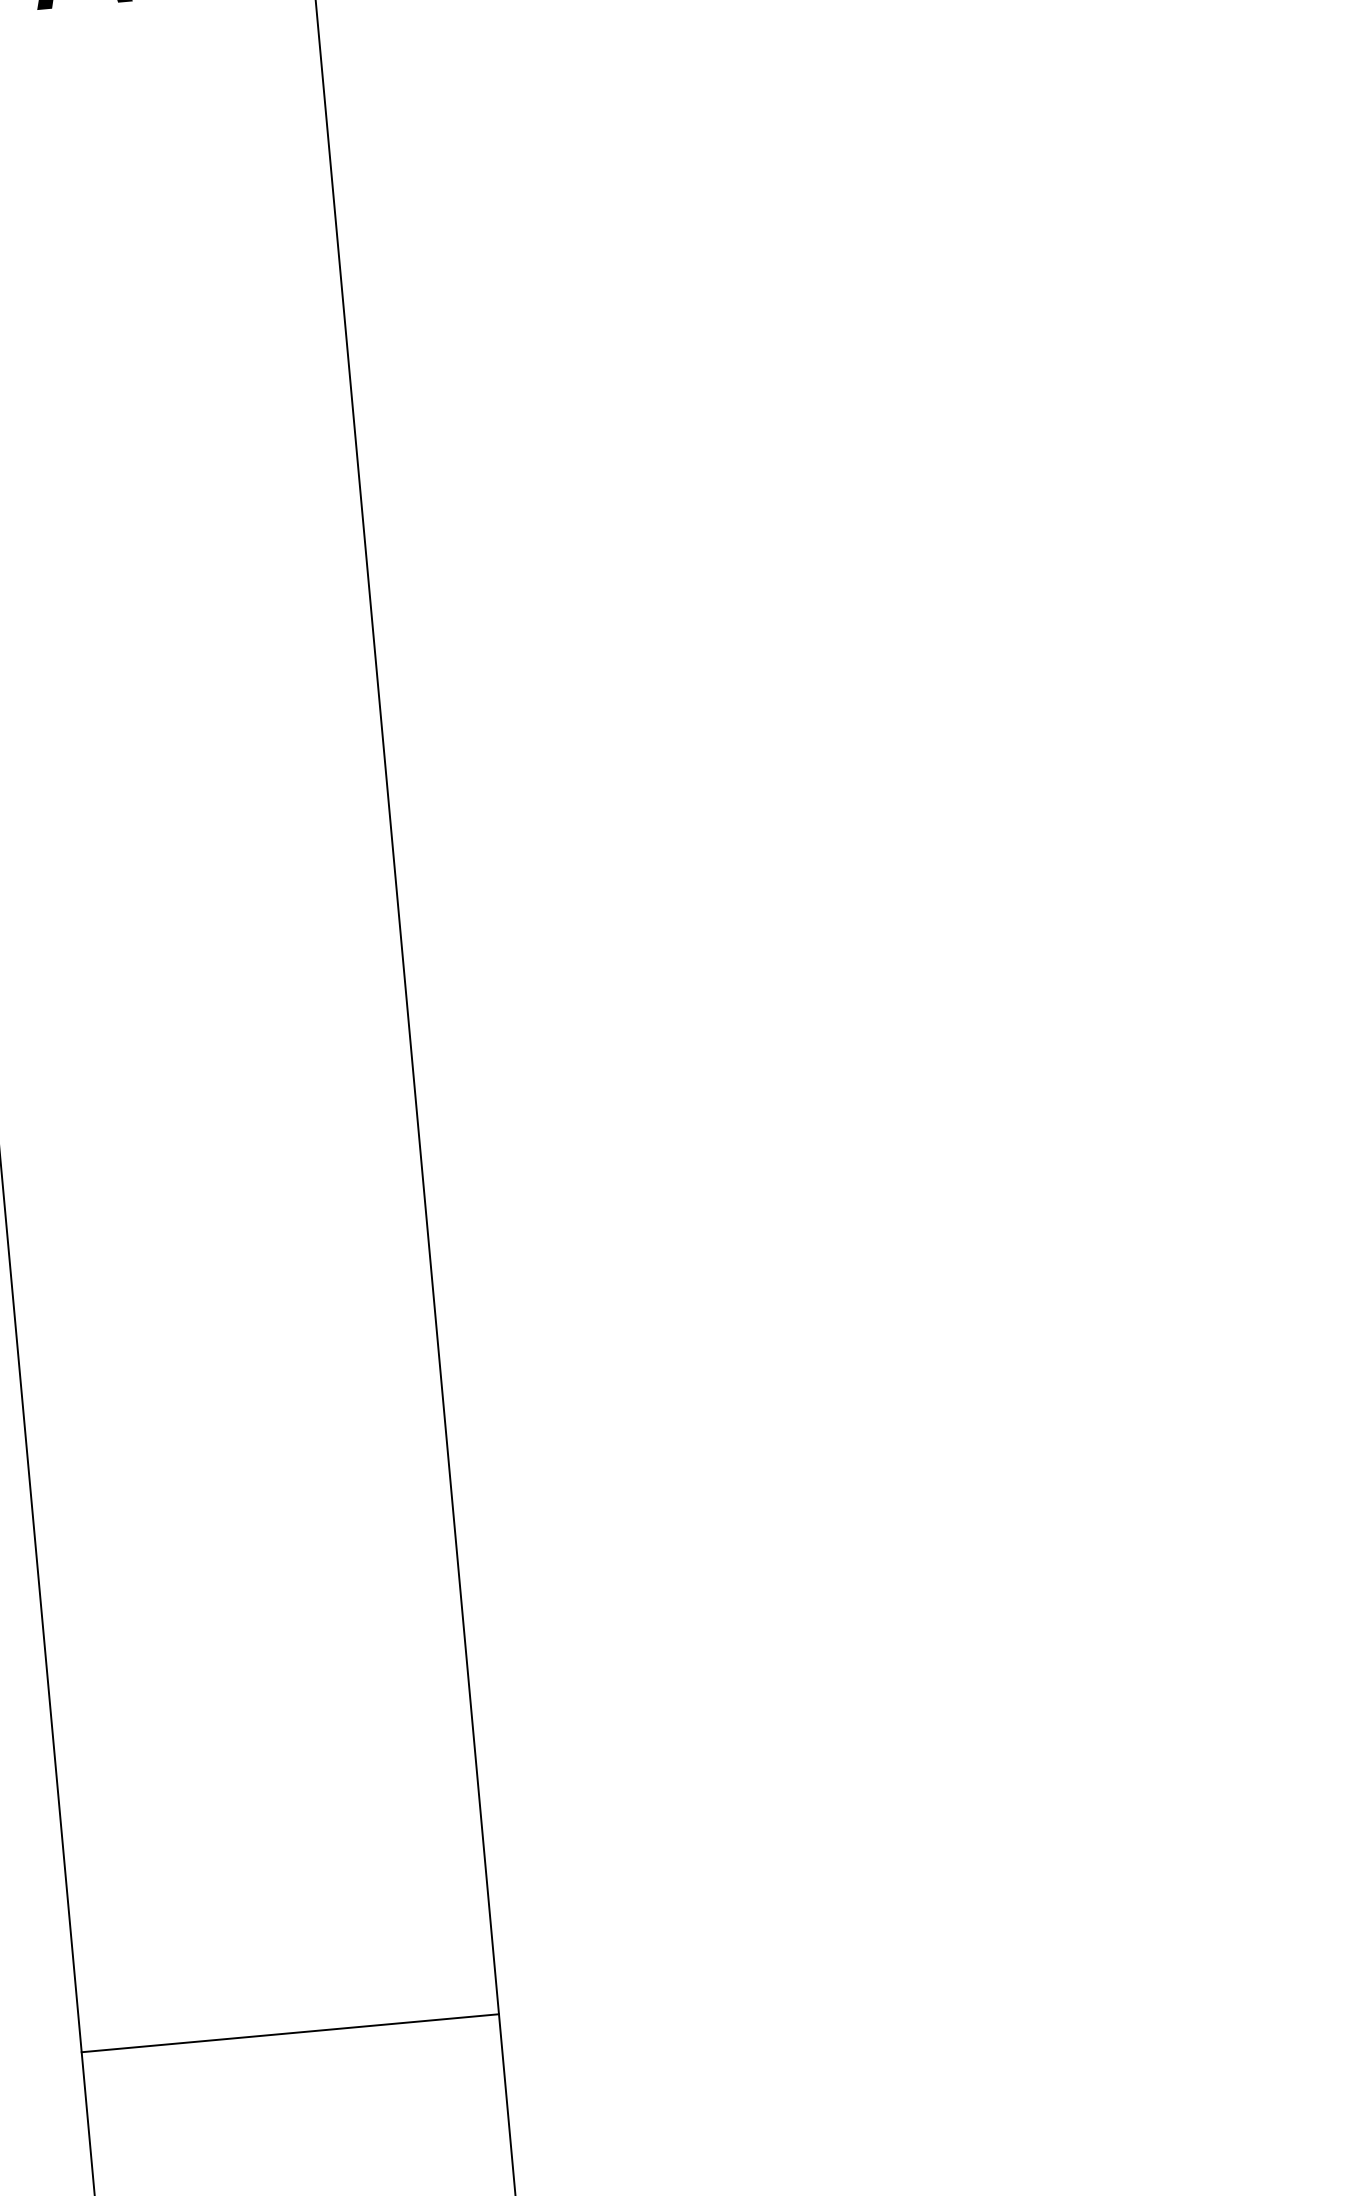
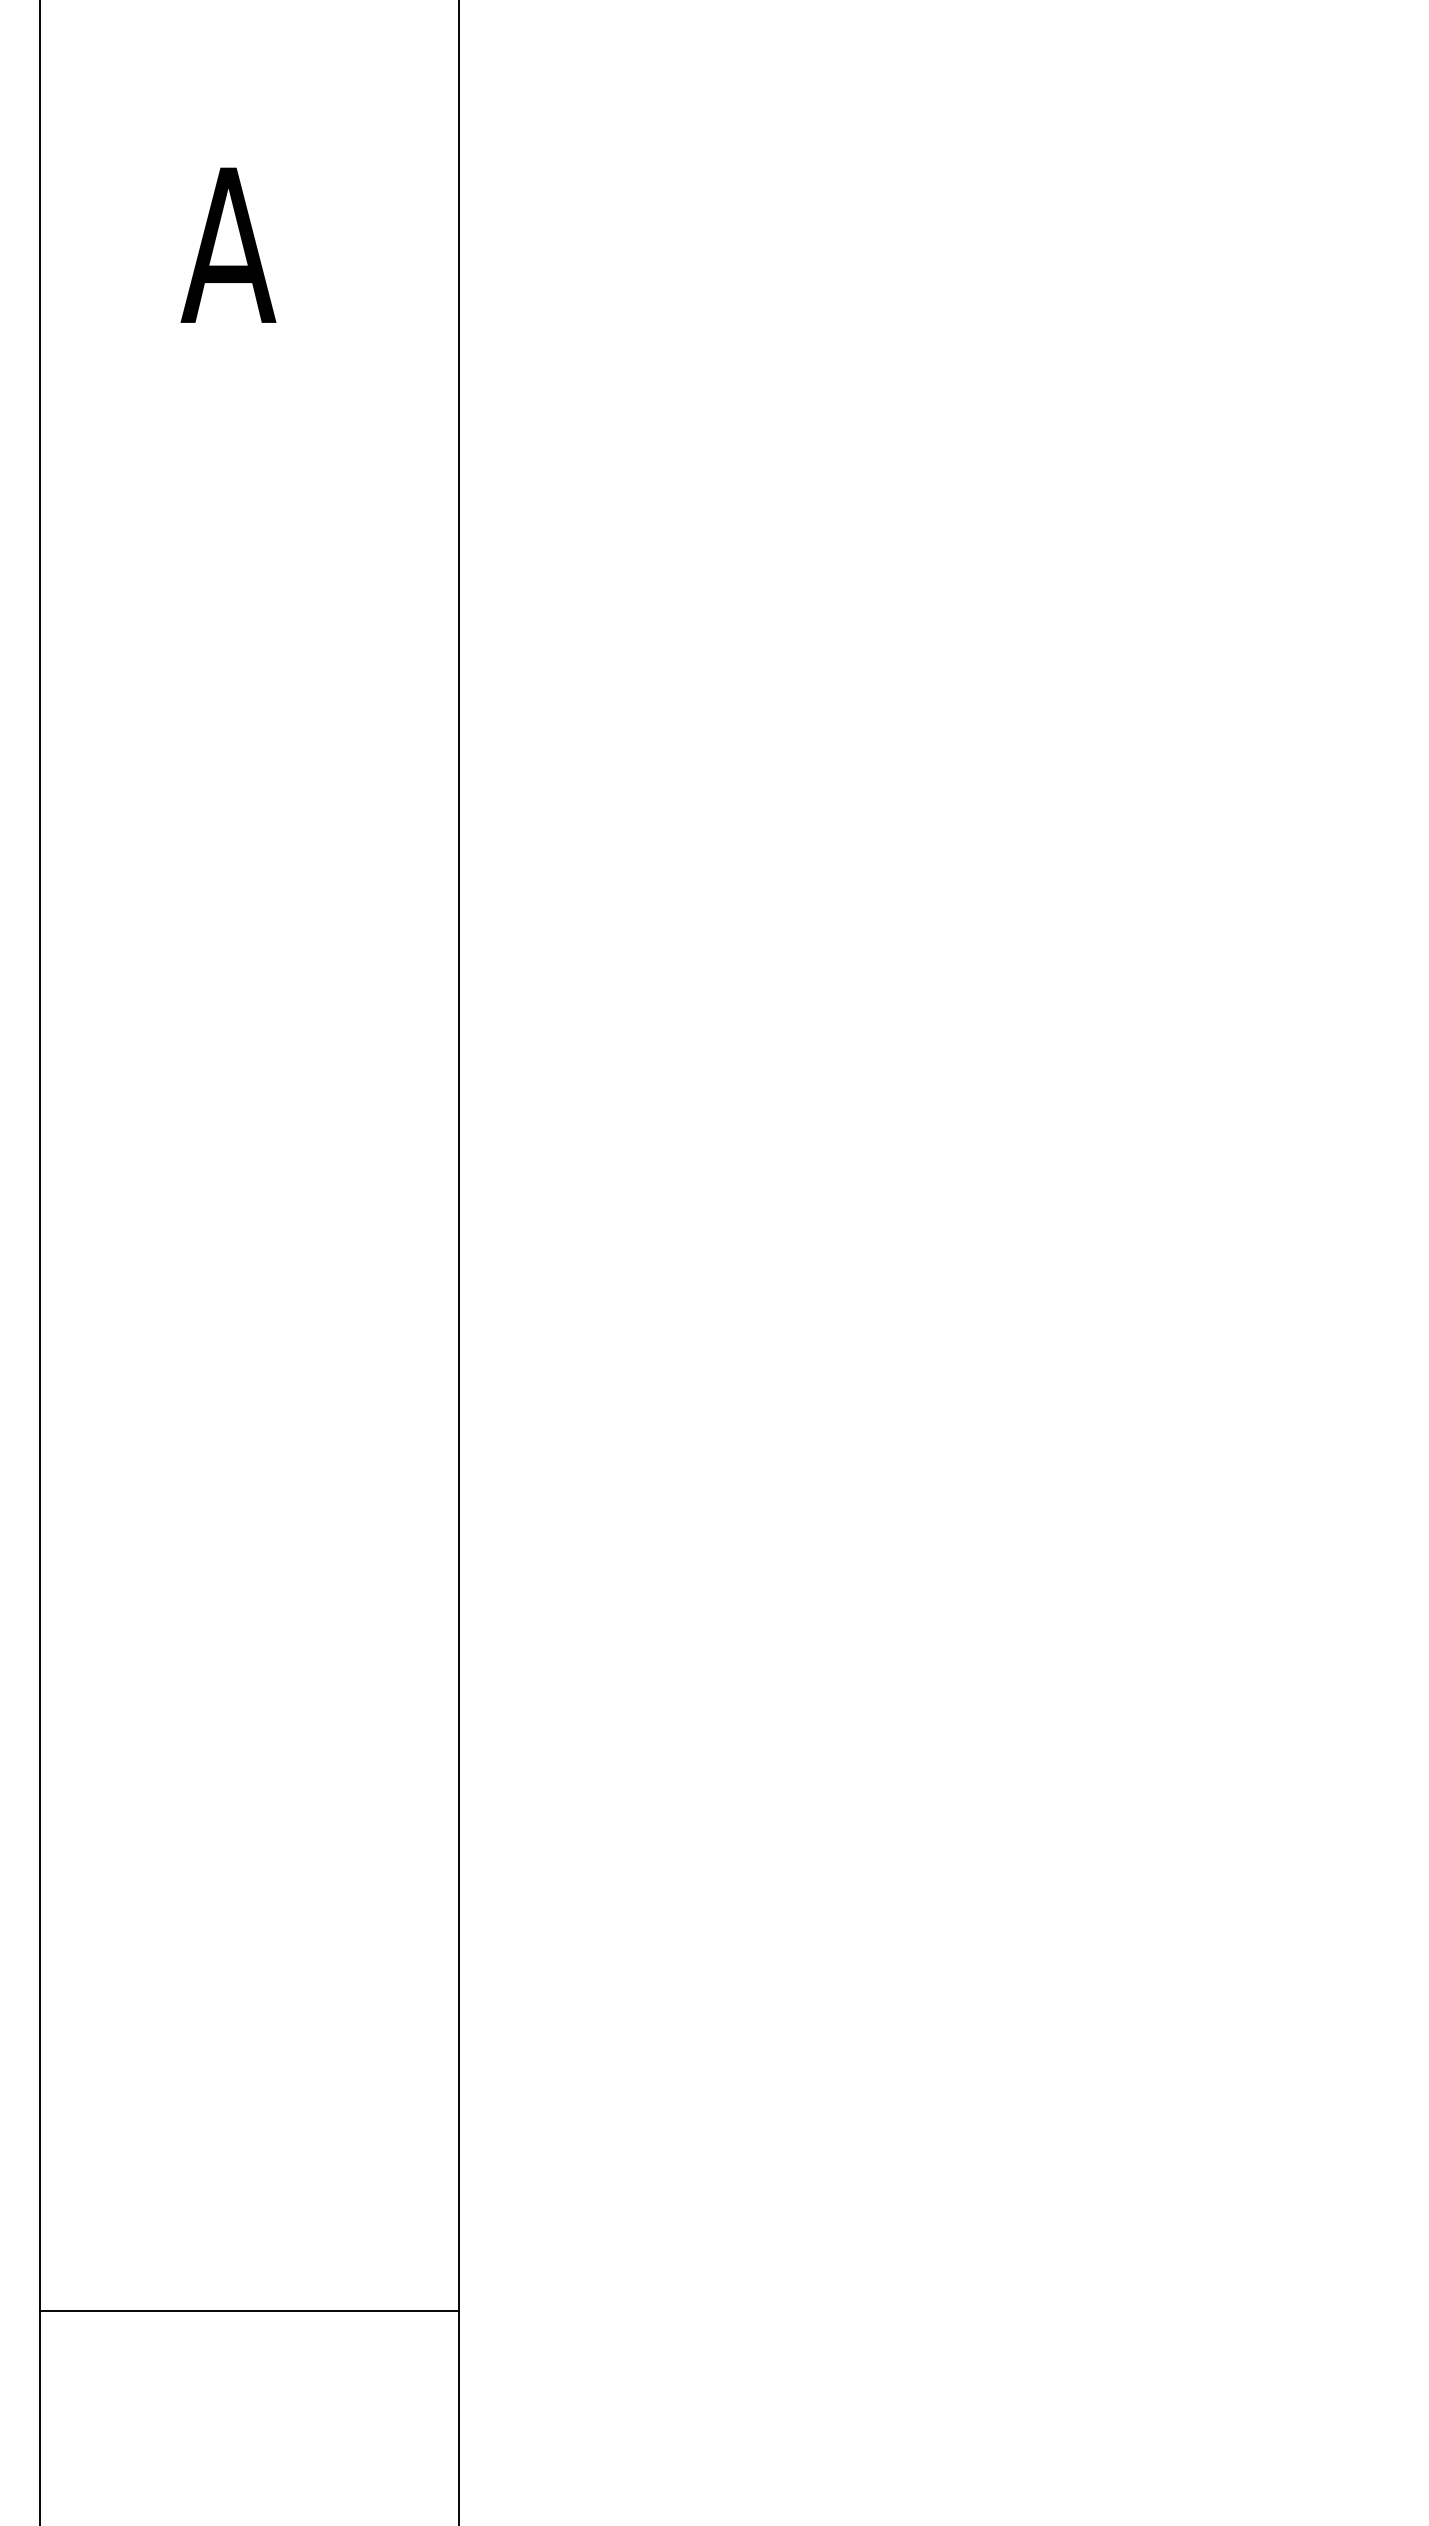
line: (289, 2033) -> (248, 2310), moved

